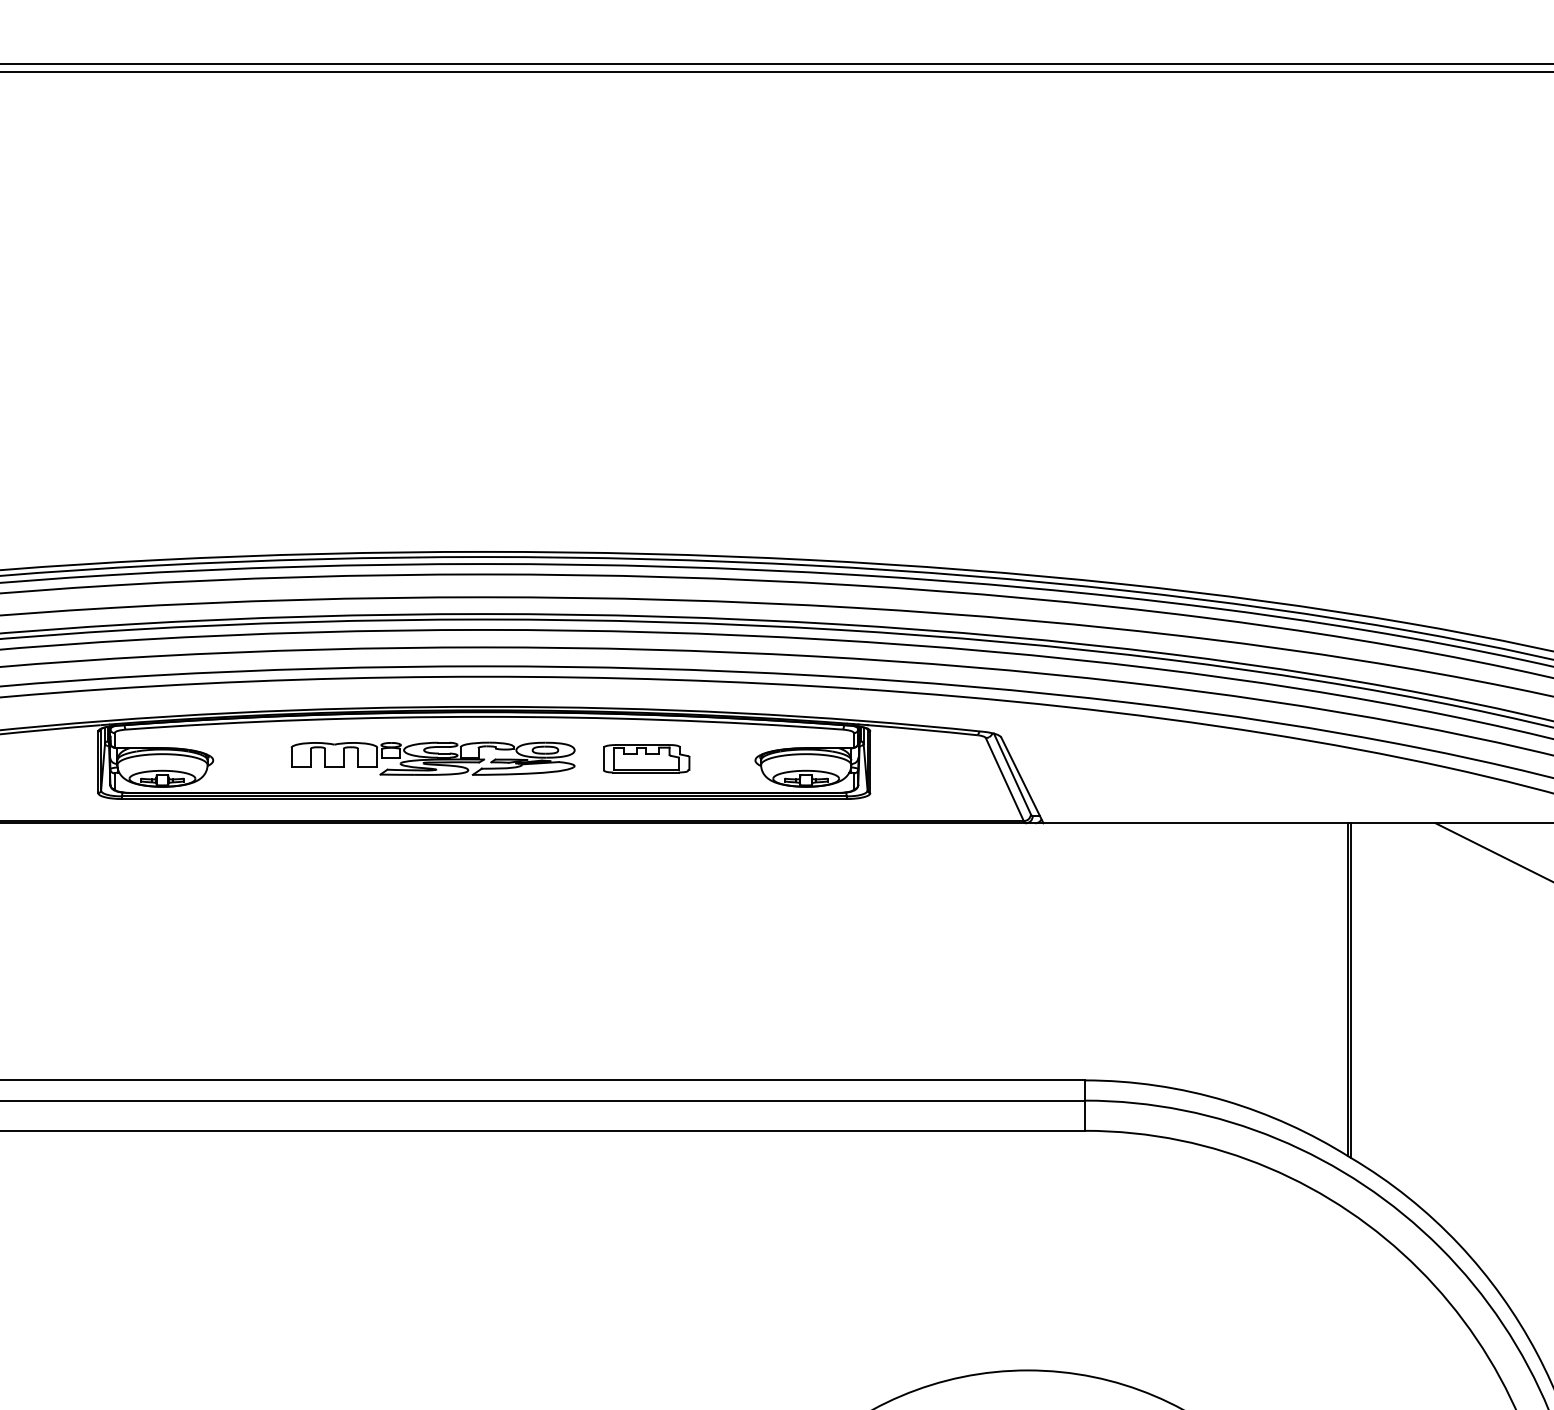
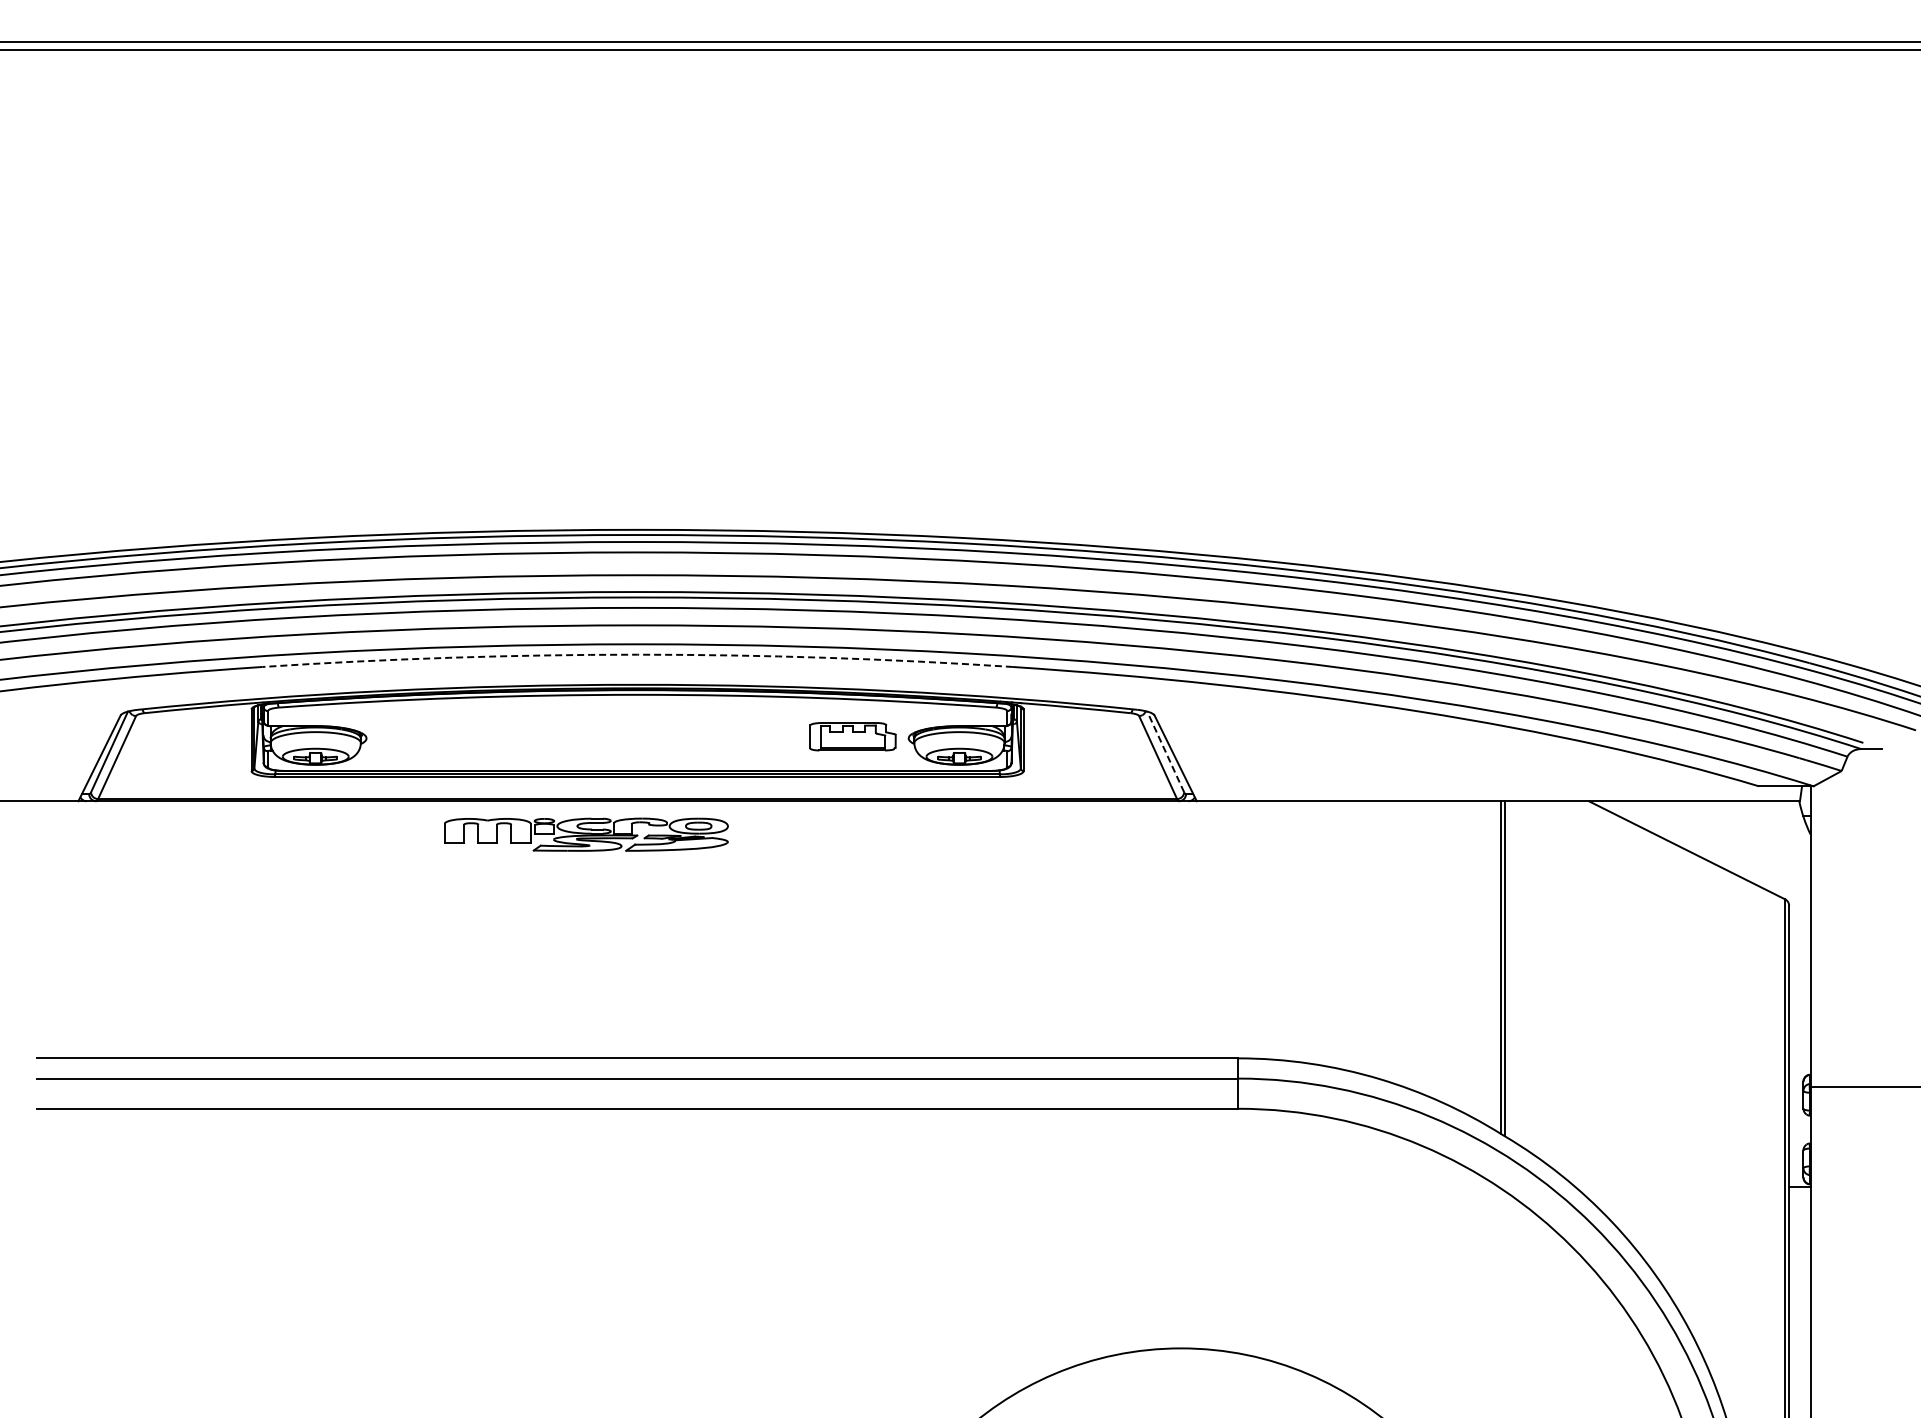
arc: (484, 676) -> (637, 654), solid -> dashed
part: (433, 758) -> (586, 834), moved
part: (646, 758) -> (852, 736), moved
line: (1012, 773) -> (1165, 751), solid -> dashed

